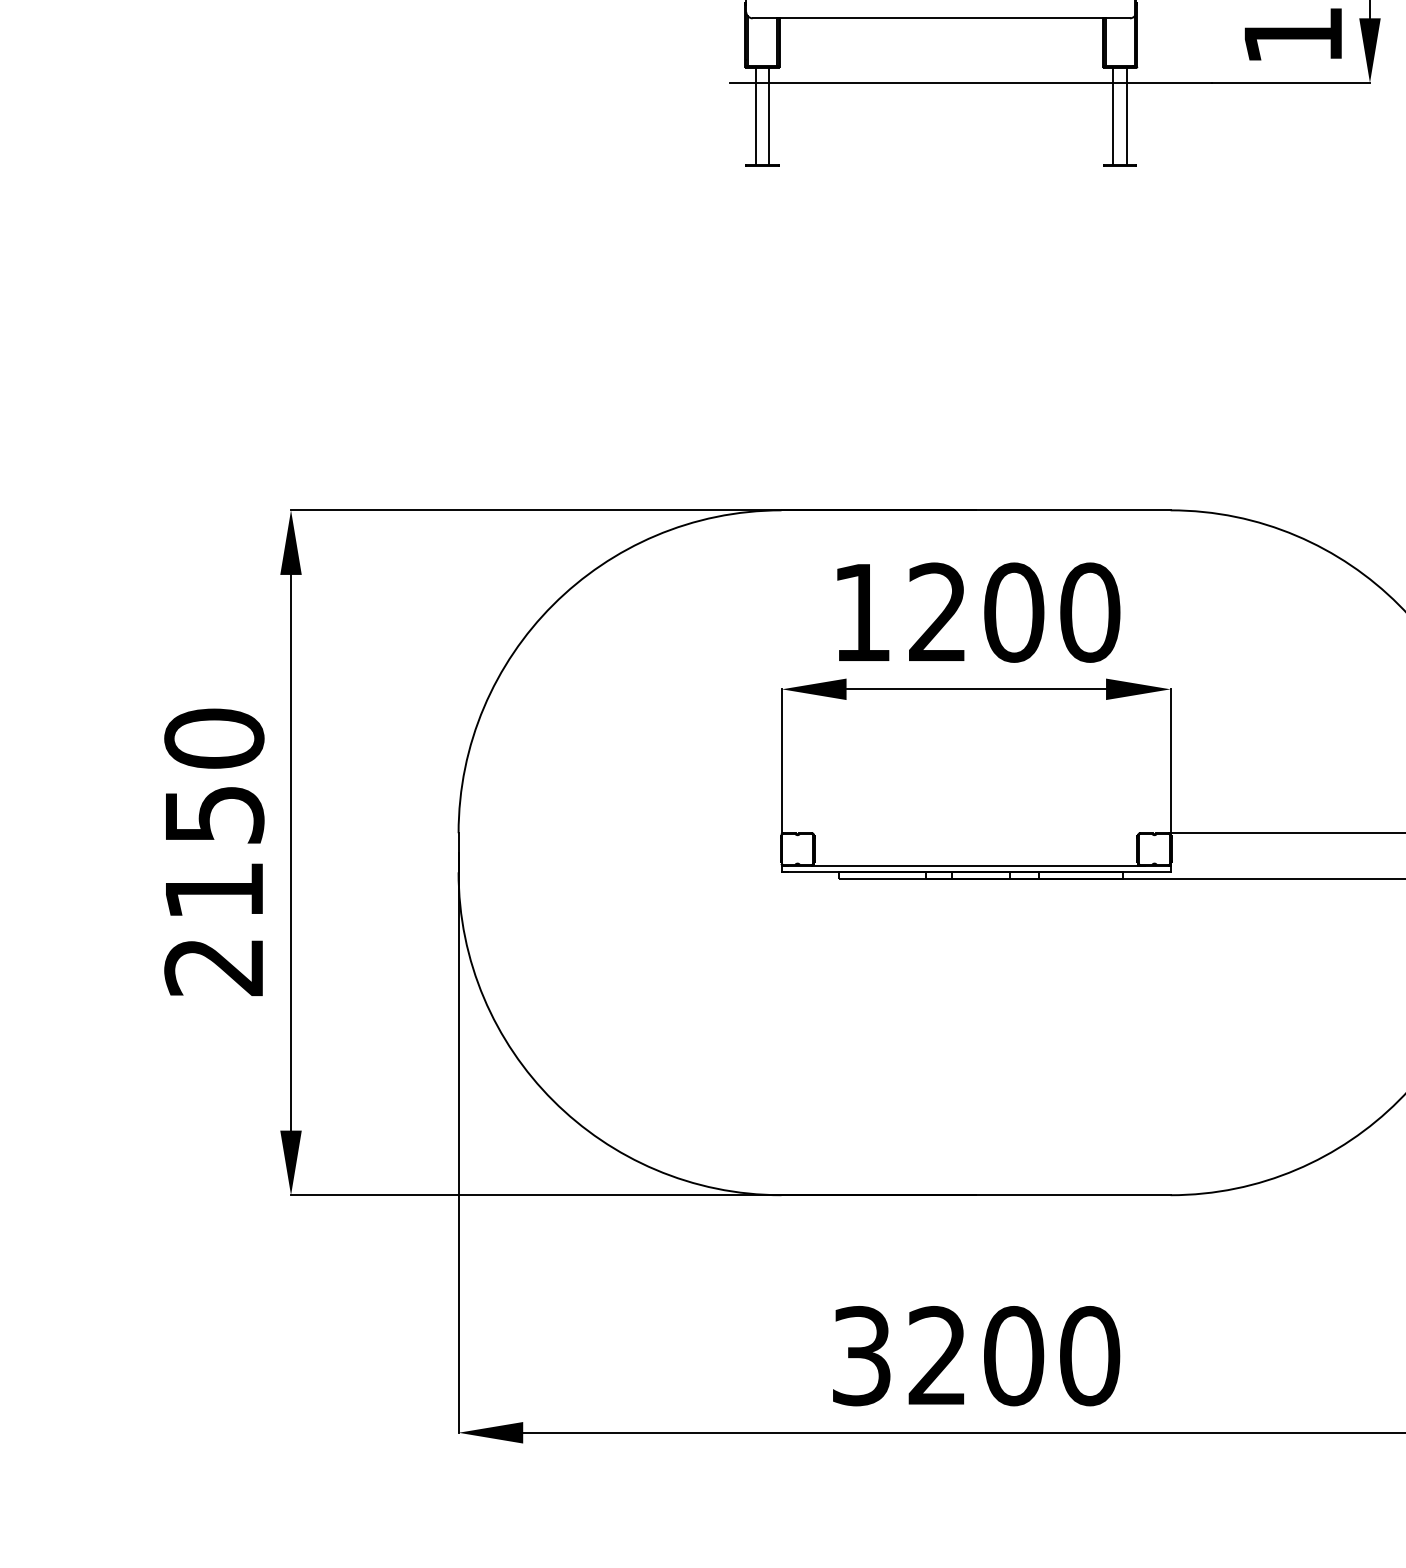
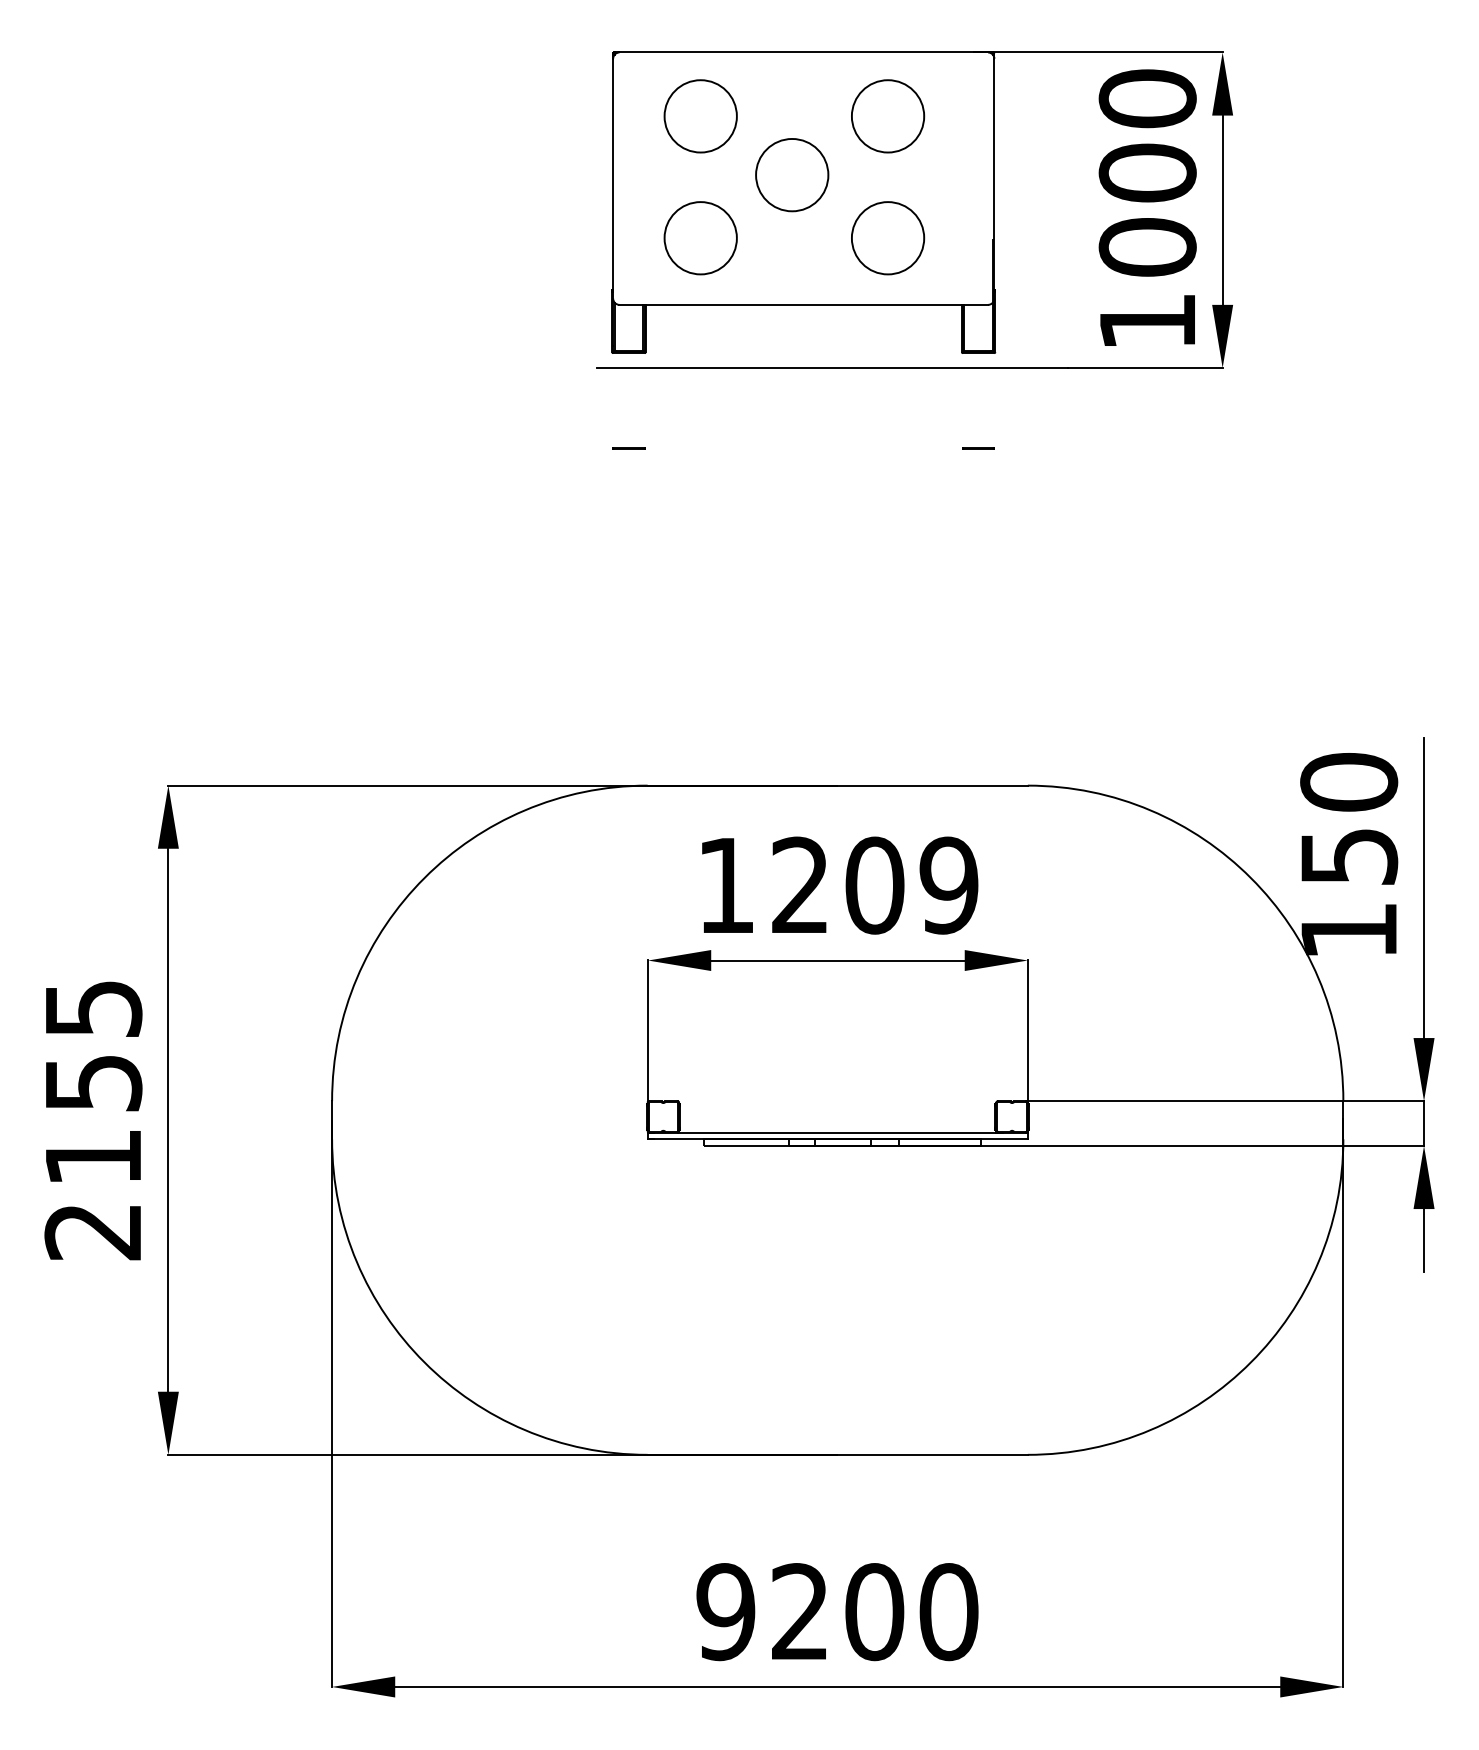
line: (755, 116) -> (622, 400), removed
line: (769, 116) -> (635, 400), removed
line: (1113, 116) -> (972, 400), removed
line: (1127, 116) -> (985, 400), removed
text: (1089, 612) -> (948, 885), 1200 -> 1209
text: (214, 738) -> (93, 1008), 2150 -> 2155
text: (861, 1356) -> (725, 1612), 3200 -> 9200

